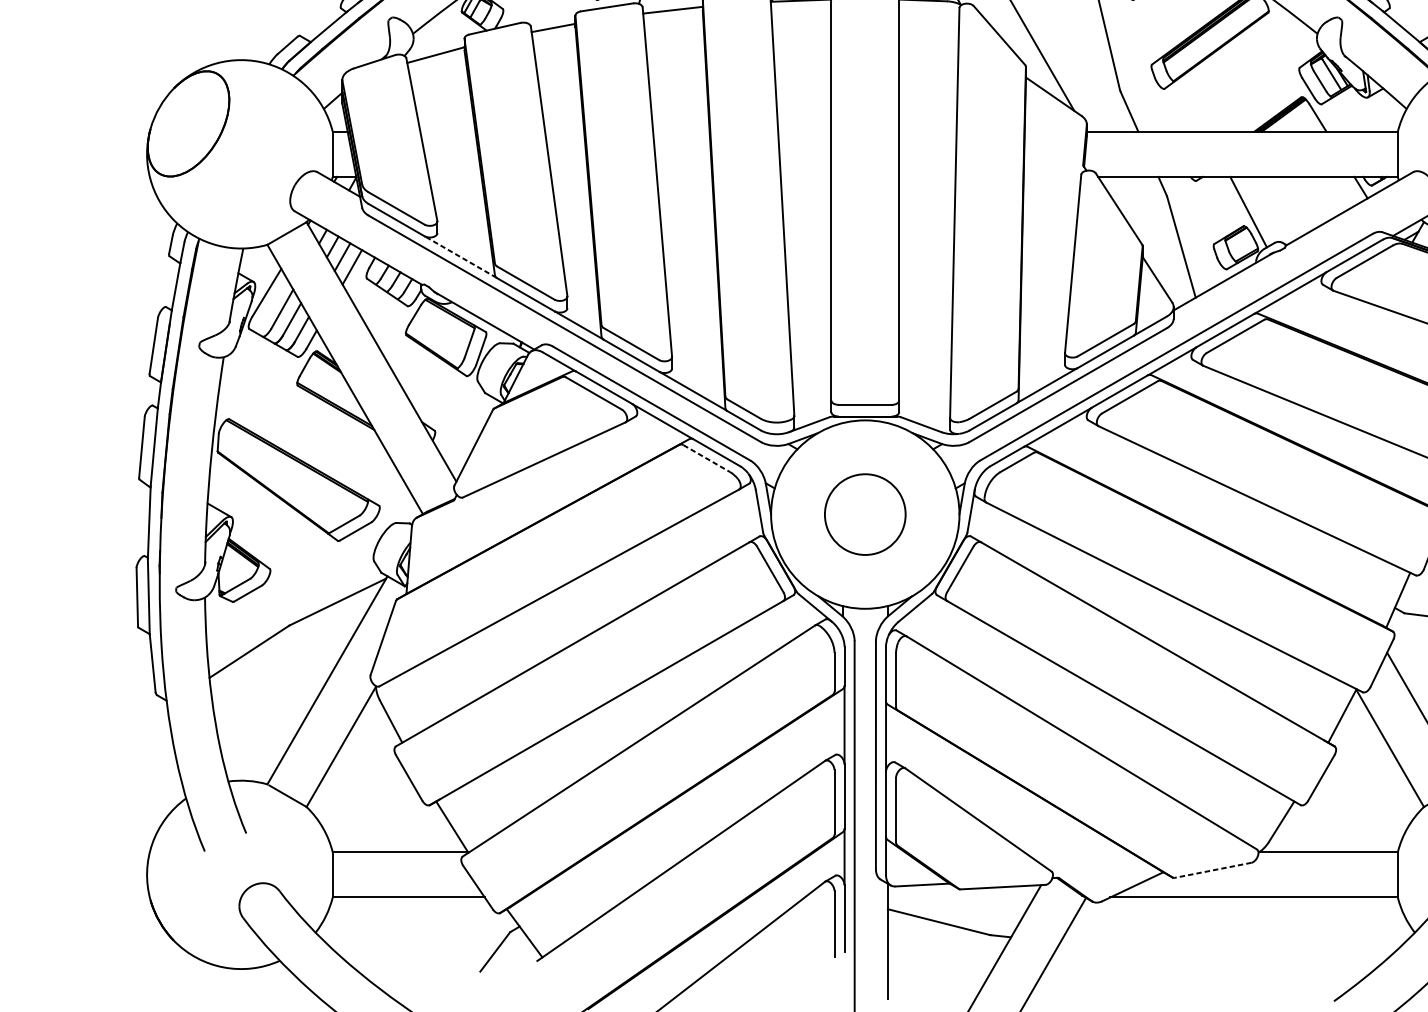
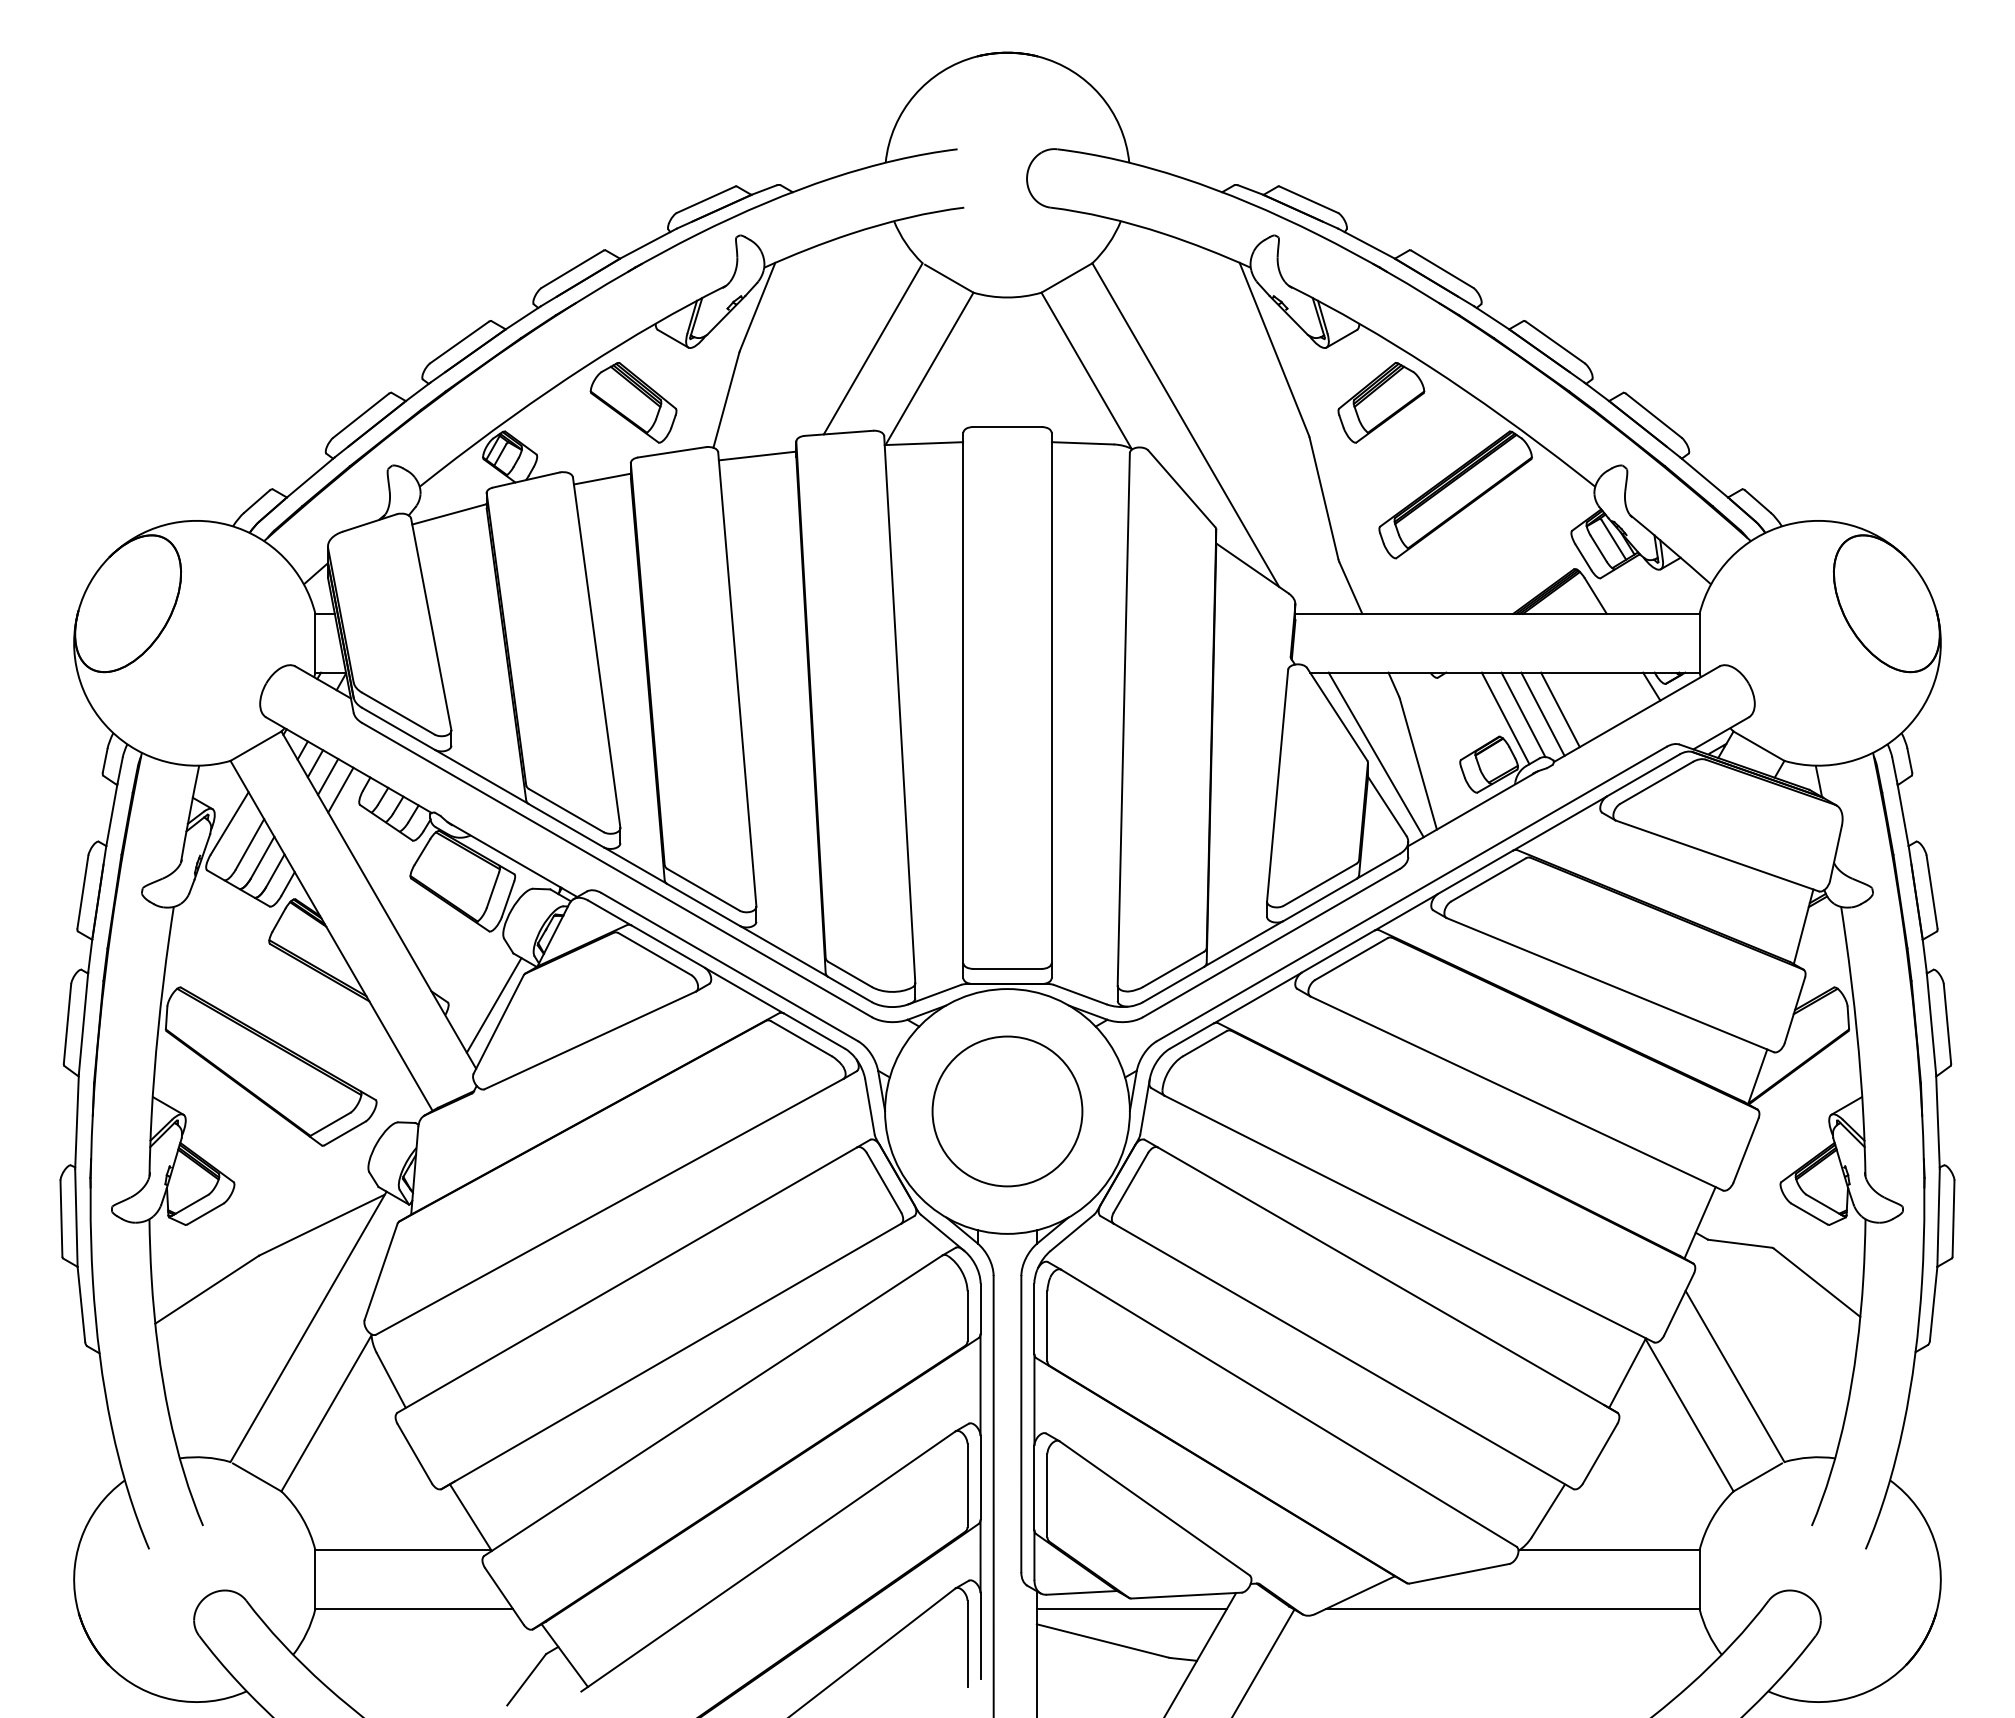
line: (1290, 205) -> (1560, 709), added
line: (1276, 208) -> (1542, 713), added
line: (1262, 209) -> (1523, 714), added
line: (1148, 239) -> (1375, 754), added
line: (460, 256) -> (481, 776), dashed -> solid
line: (469, 433) -> (493, 1005), added
line: (706, 458) -> (801, 1038), dashed -> solid
circle: (865, 514) -> (1007, 1111), size x1.43
line: (1213, 870) -> (1459, 1573), dashed -> solid
line: (960, 897) -> (1131, 1609), added

